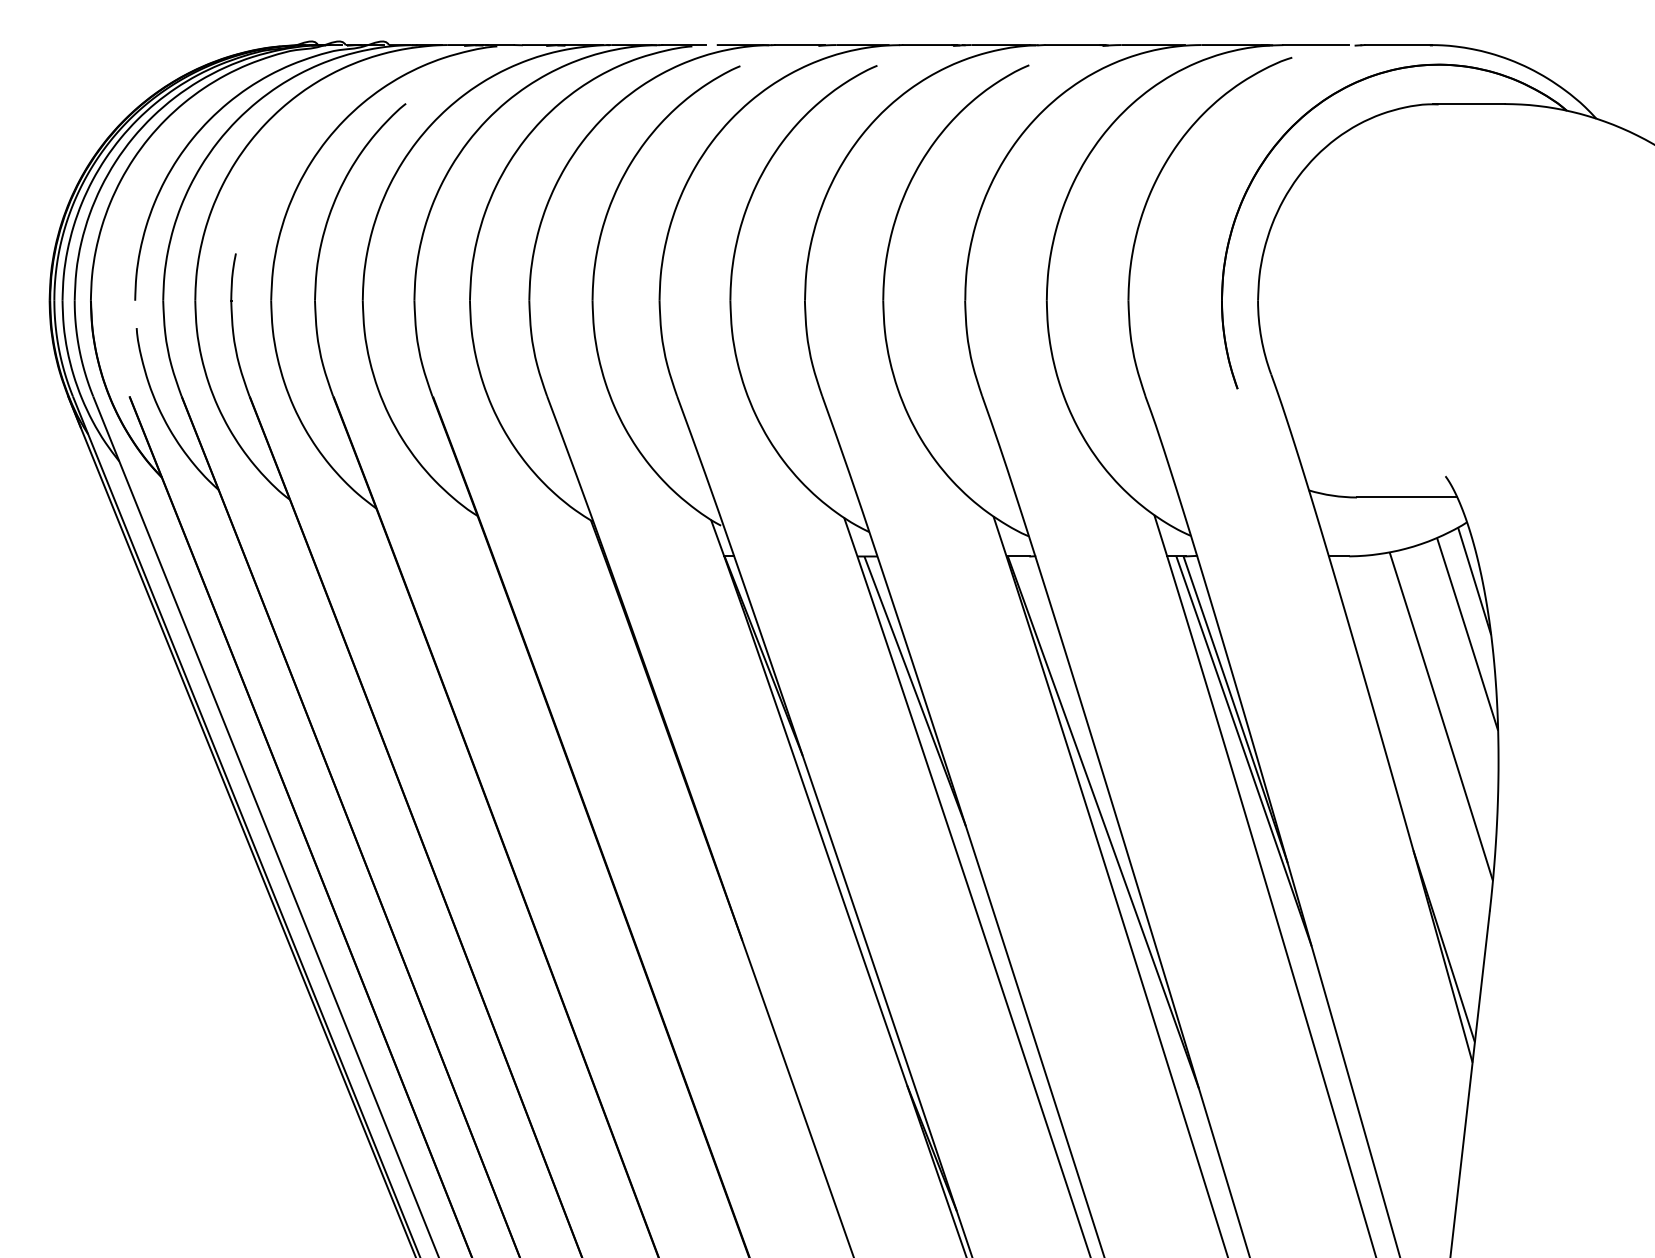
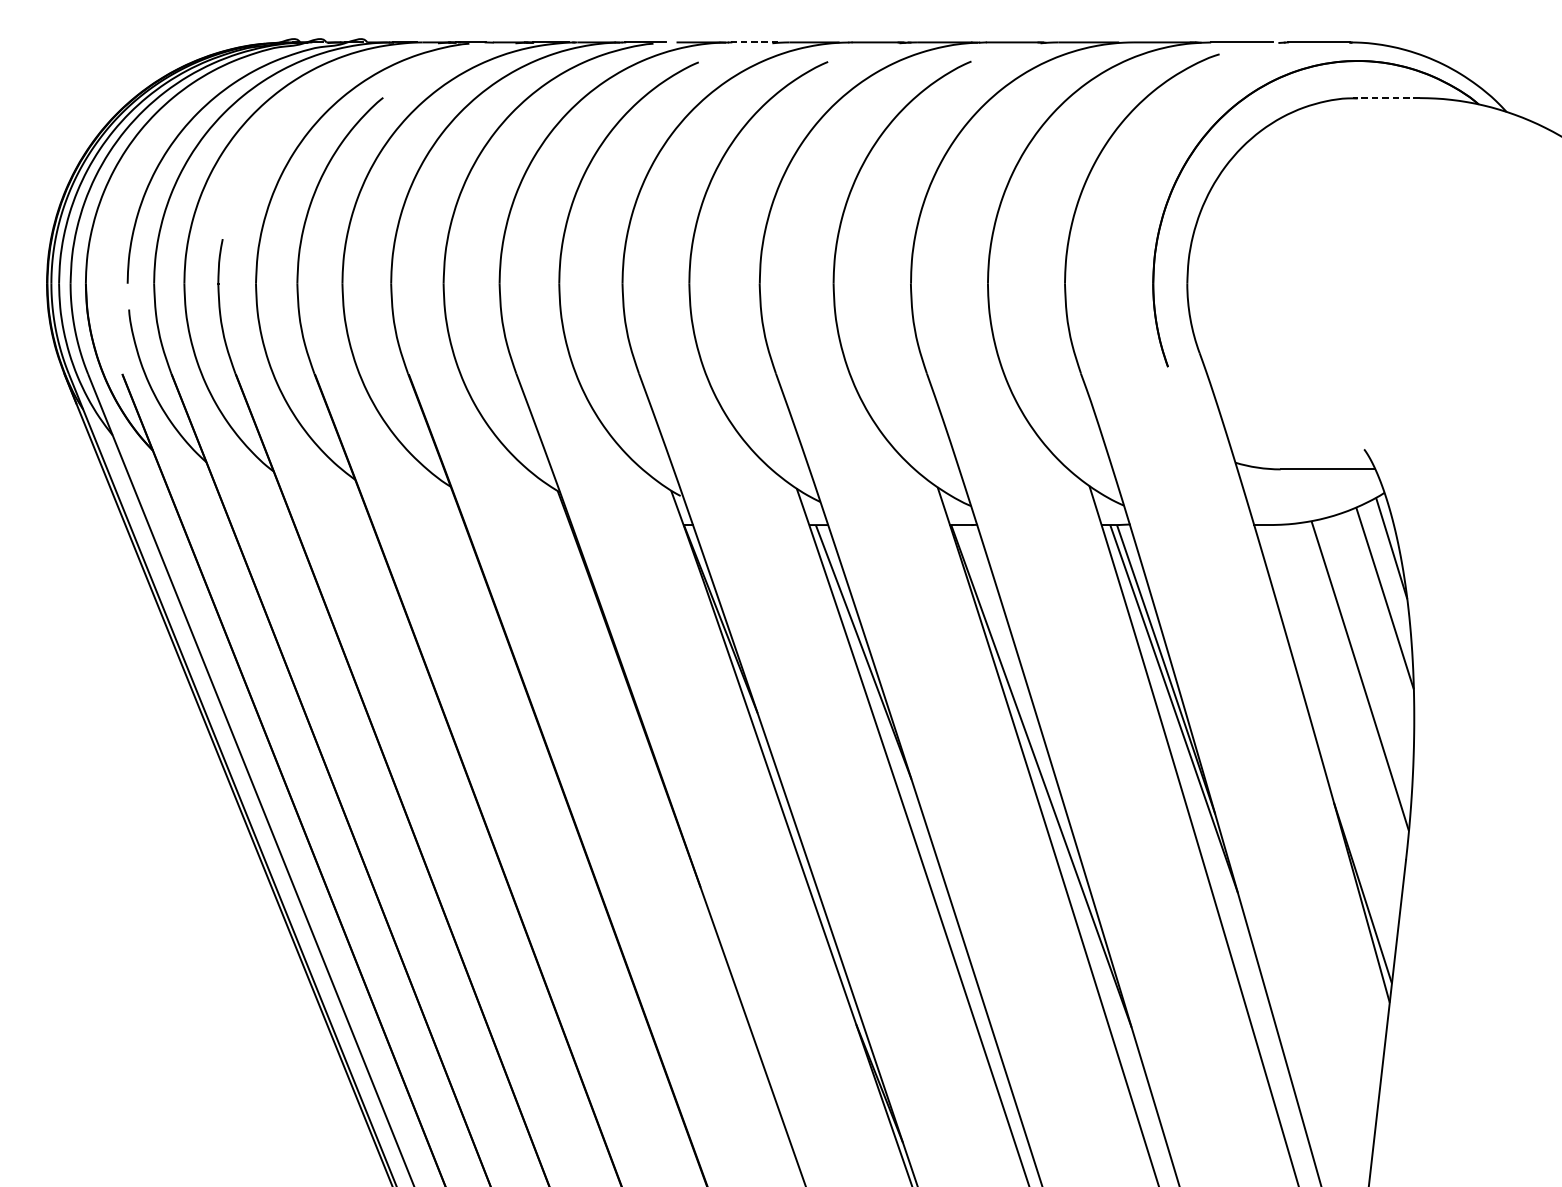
line: (799, 45) -> (754, 42), solid -> dashed
line: (1468, 104) -> (1385, 98), solid -> dashed

